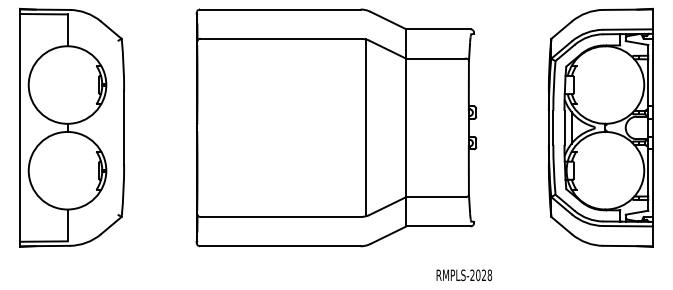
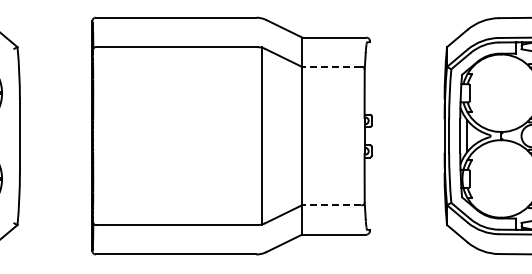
line: (435, 58) -> (331, 66), solid -> dashed
line: (435, 197) -> (331, 205), solid -> dashed

